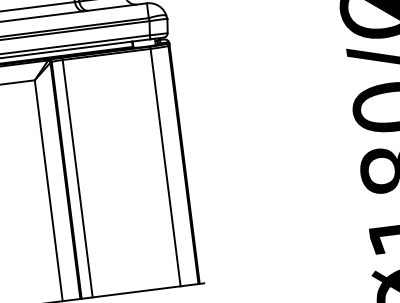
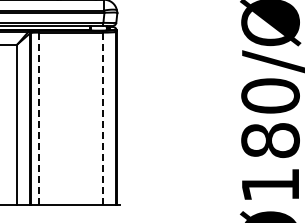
line: (165, 167) -> (102, 118), solid -> dashed
line: (77, 180) -> (38, 119), solid -> dashed

